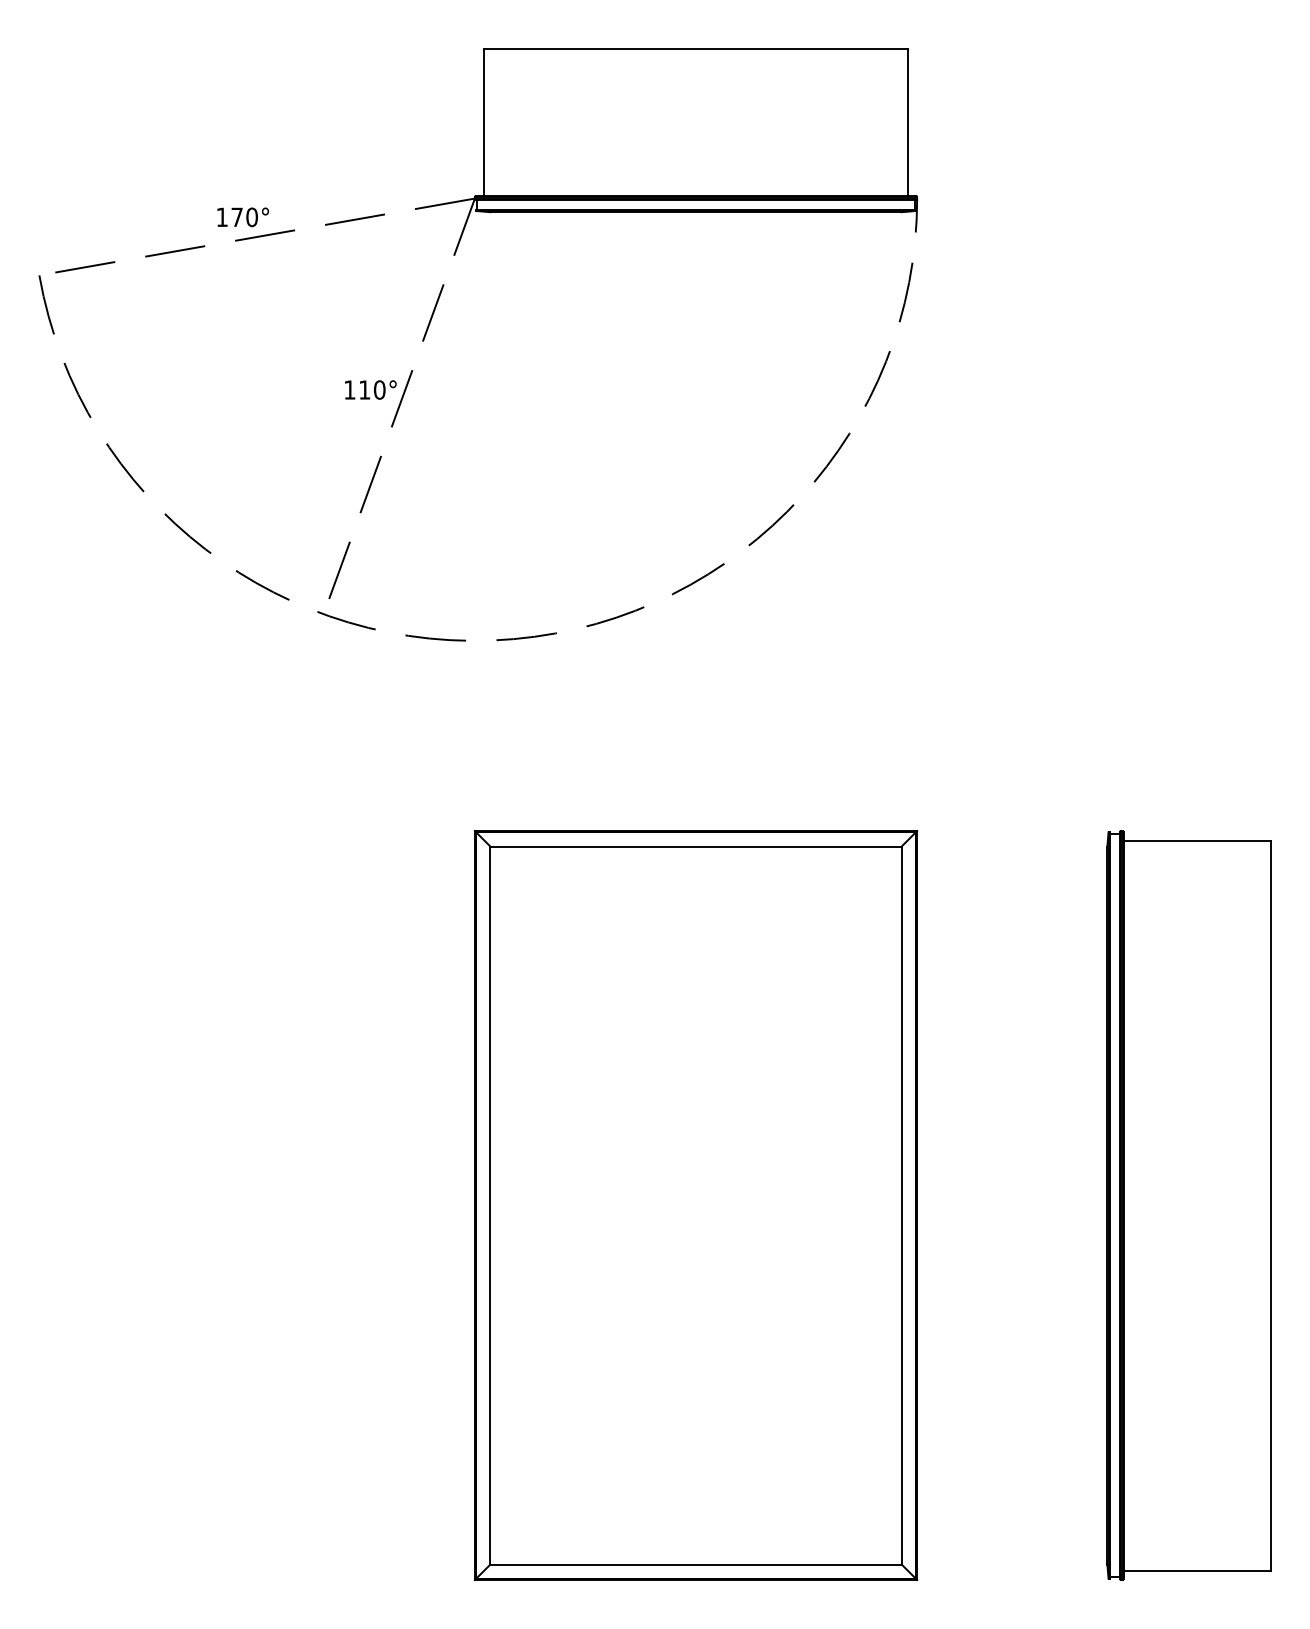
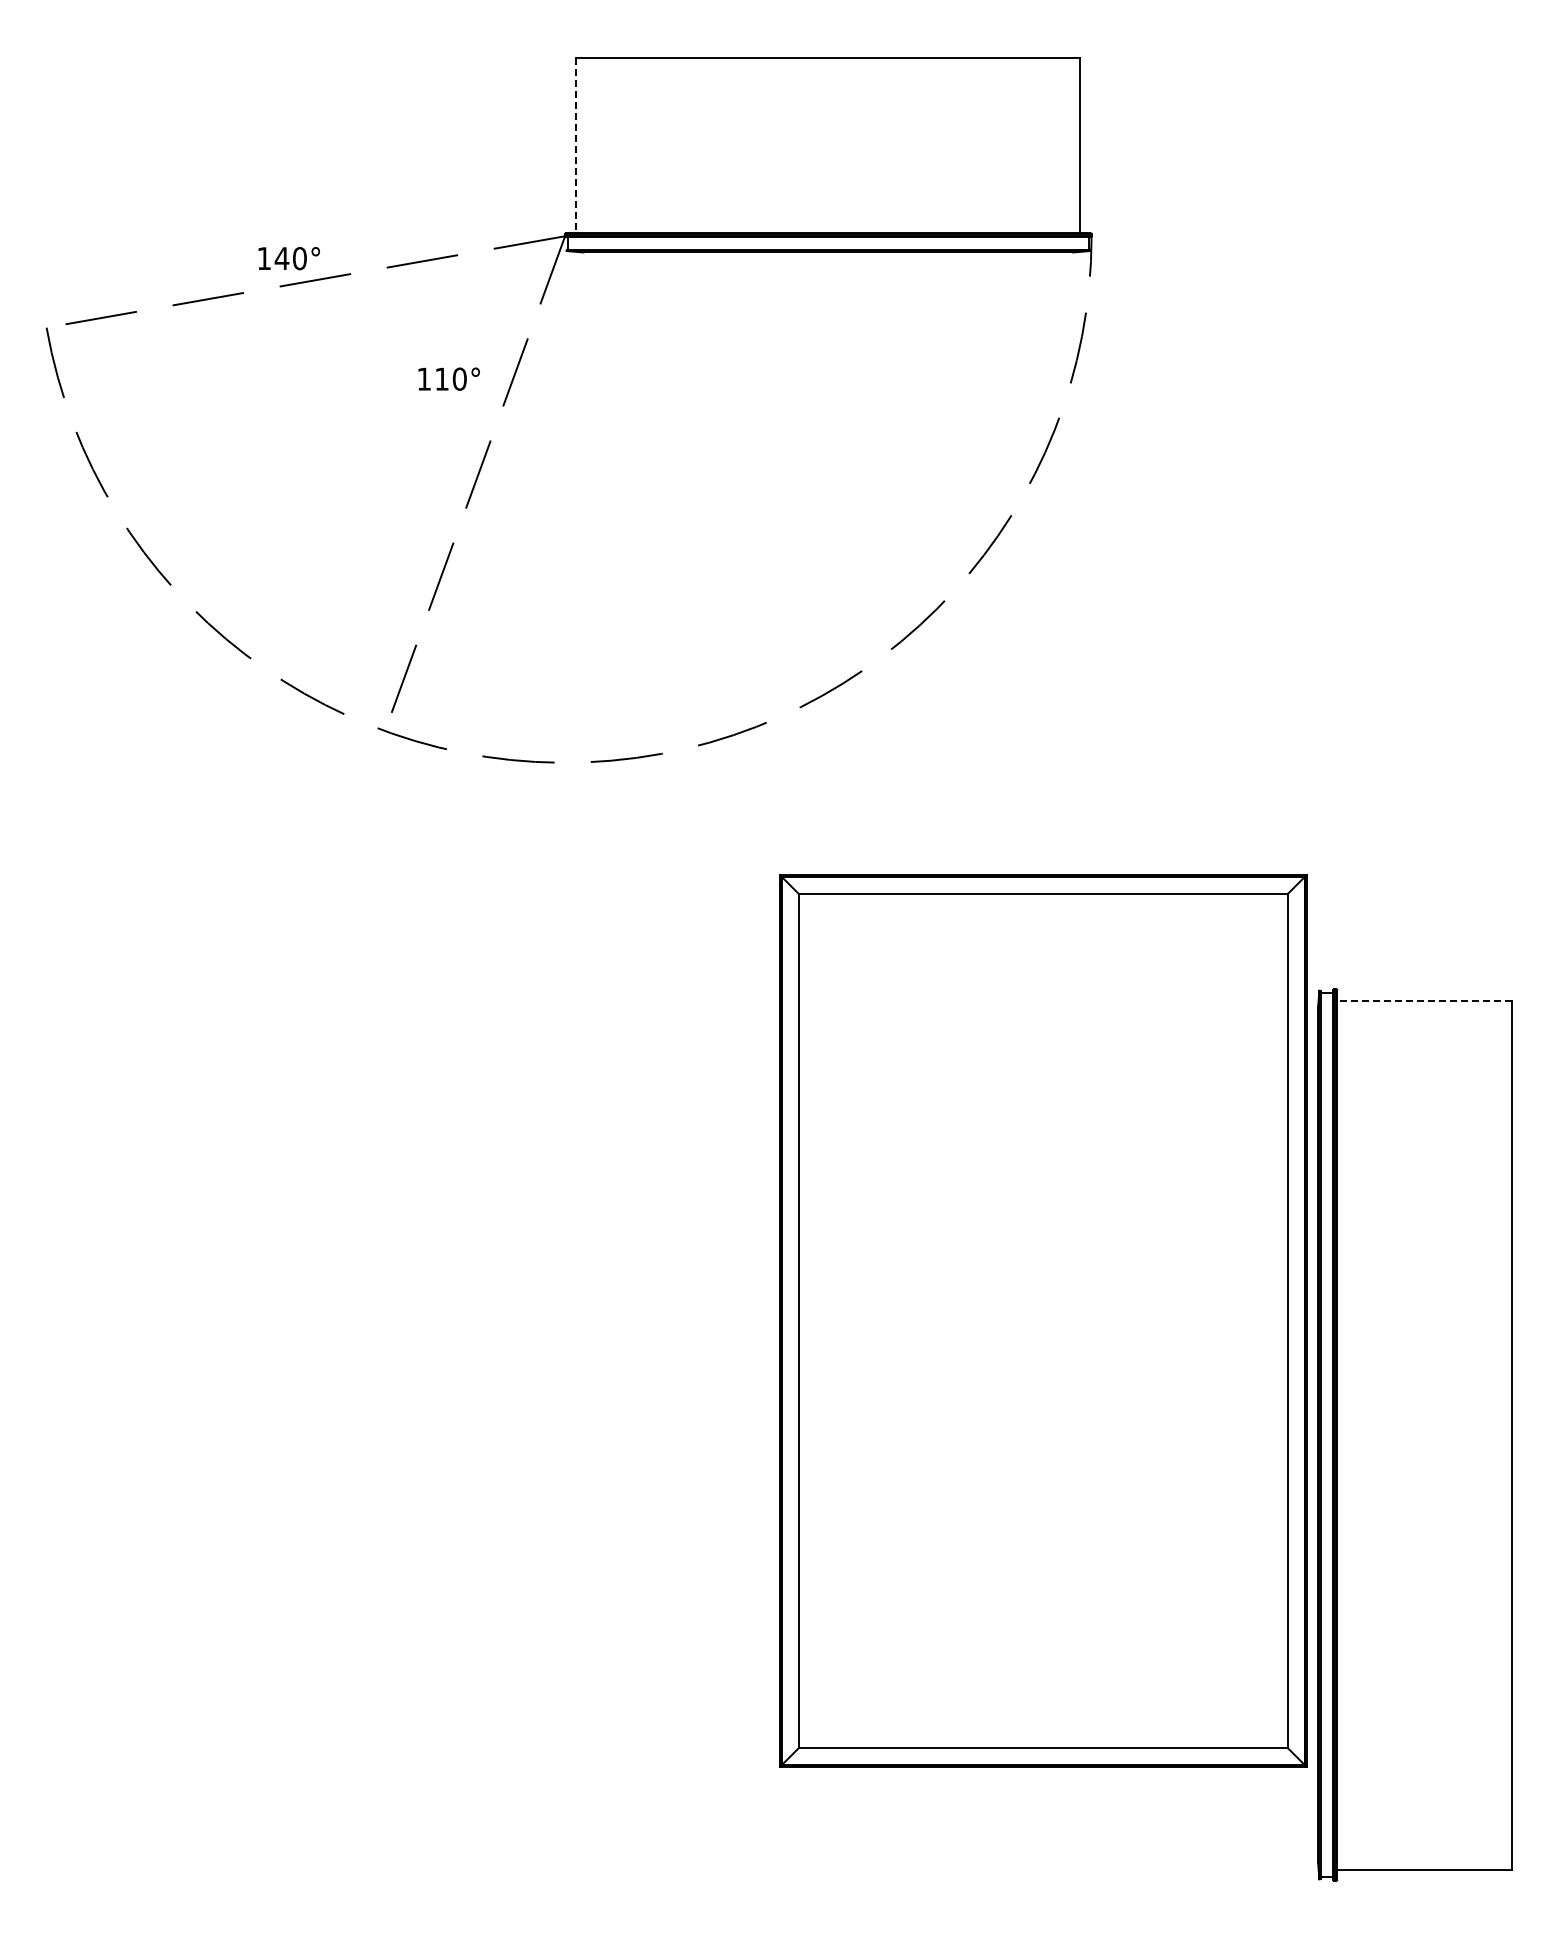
line: (484, 123) -> (576, 146), solid -> dashed
text: (236, 217) -> (281, 258), 170° -> 140°
text: (370, 389) -> (448, 378), moved
line: (1196, 840) -> (1424, 1000), solid -> dashed
part: (696, 1205) -> (1043, 1320), moved

